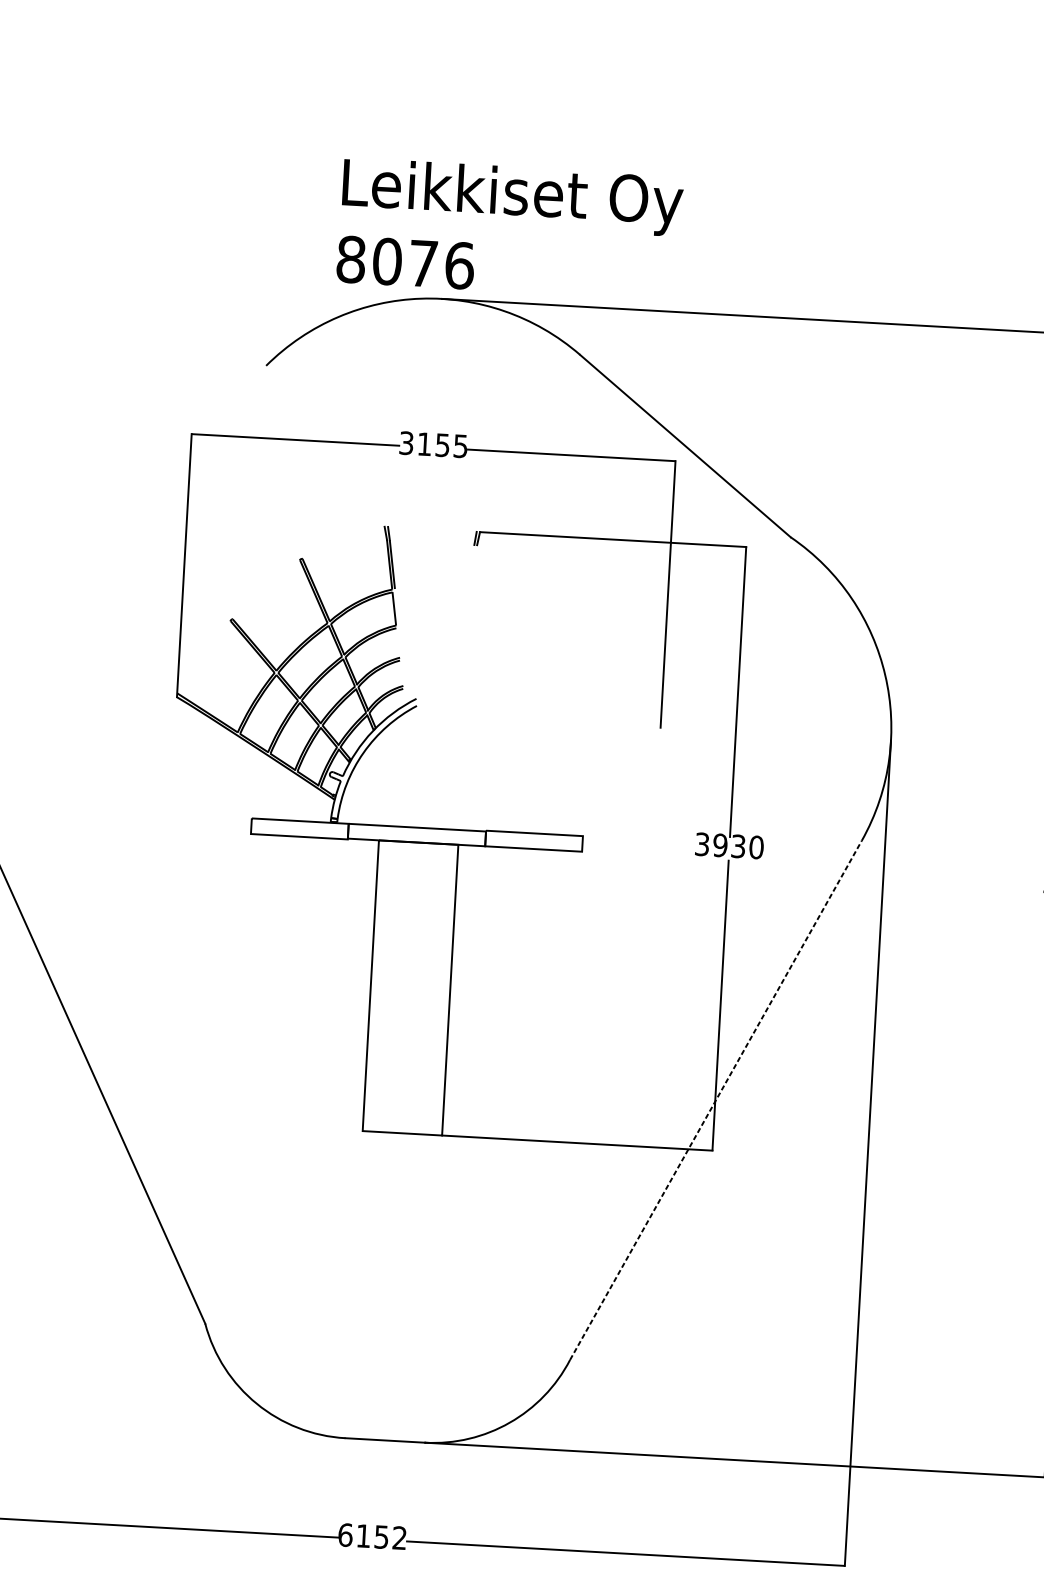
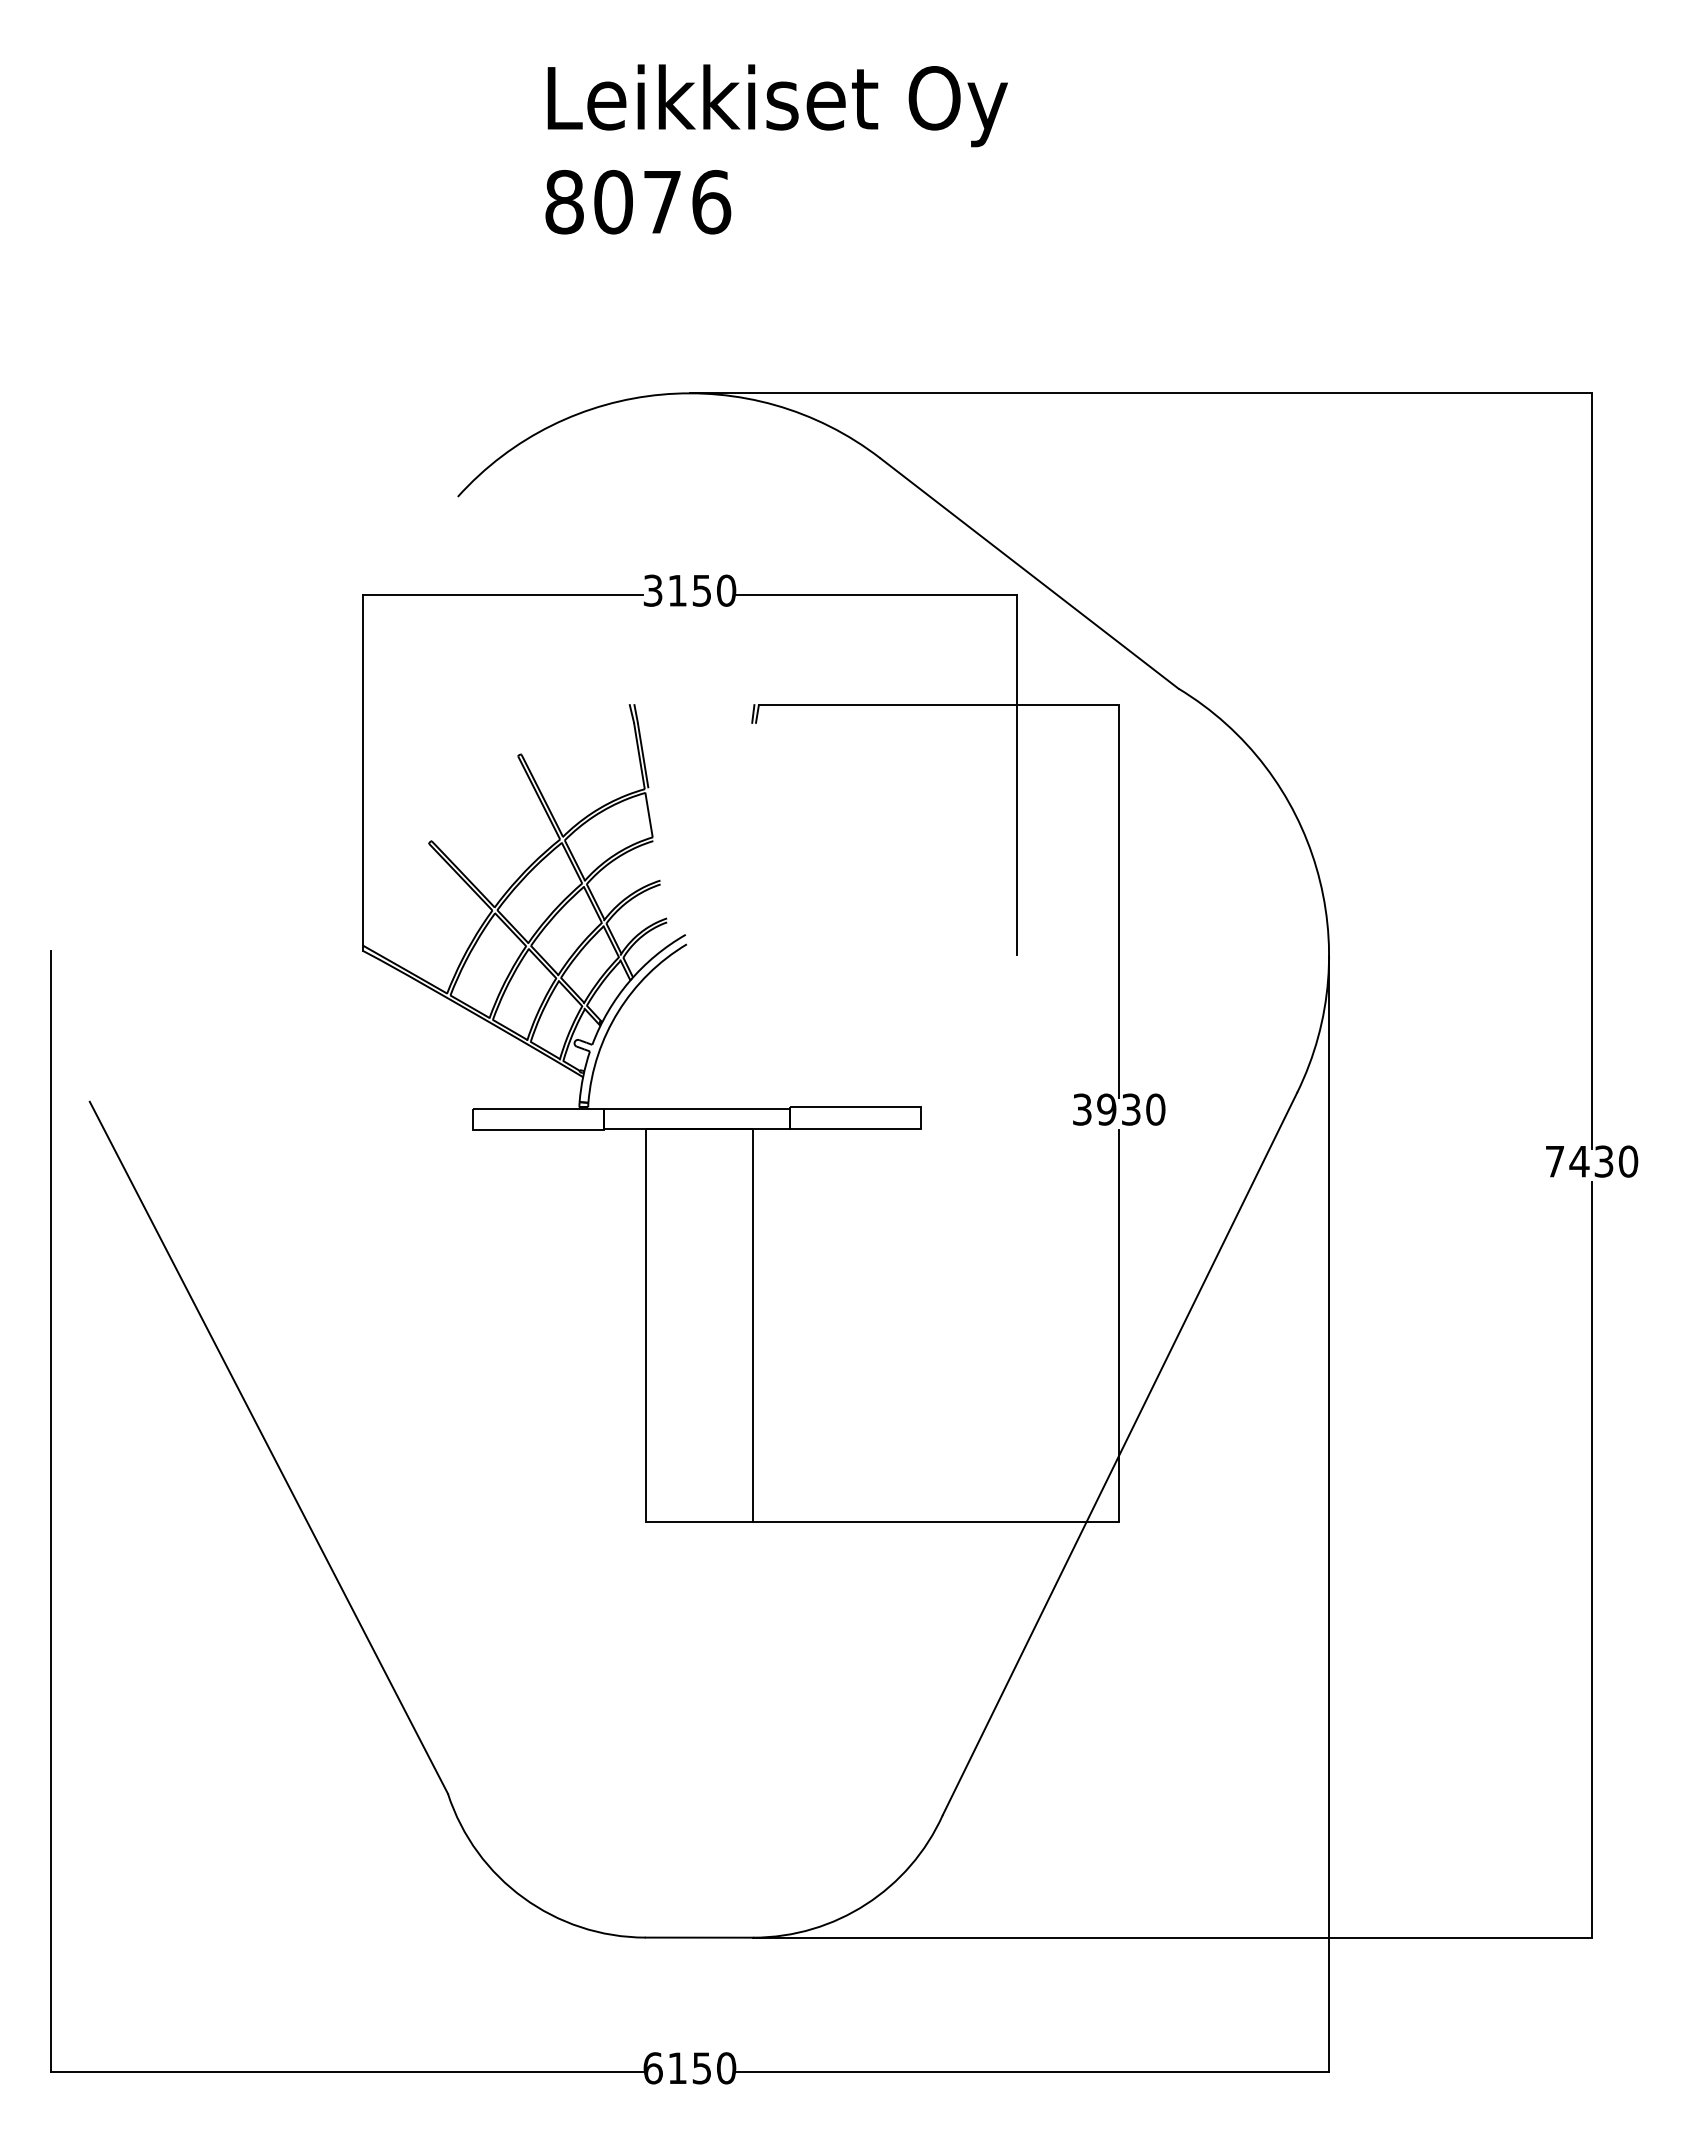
text: (510, 229) -> (776, 149), moved
text: (460, 446) -> (726, 590), 3155 -> 3150
line: (716, 1100) -> (1120, 1453), dashed -> solid
text: (399, 1538) -> (726, 2068), 6152 -> 6150

